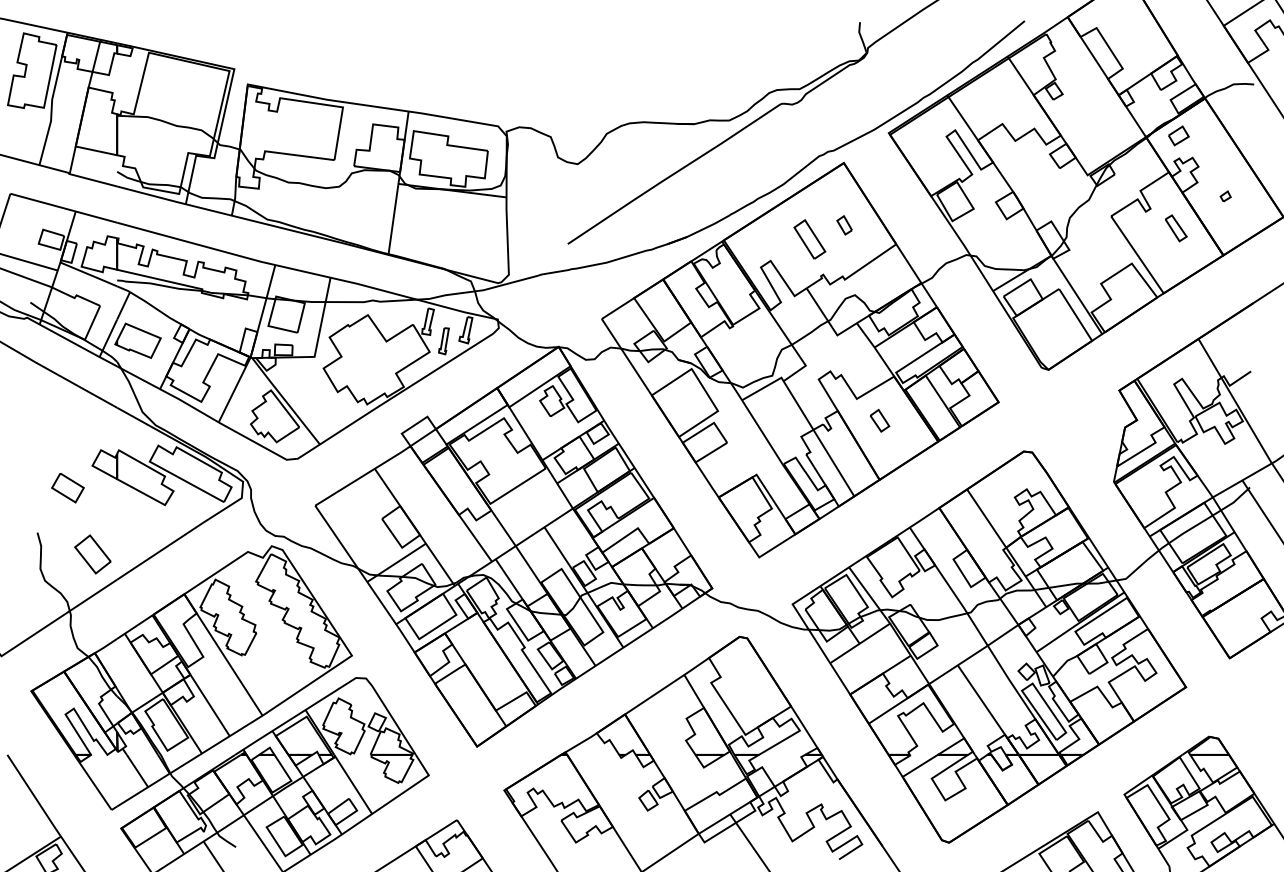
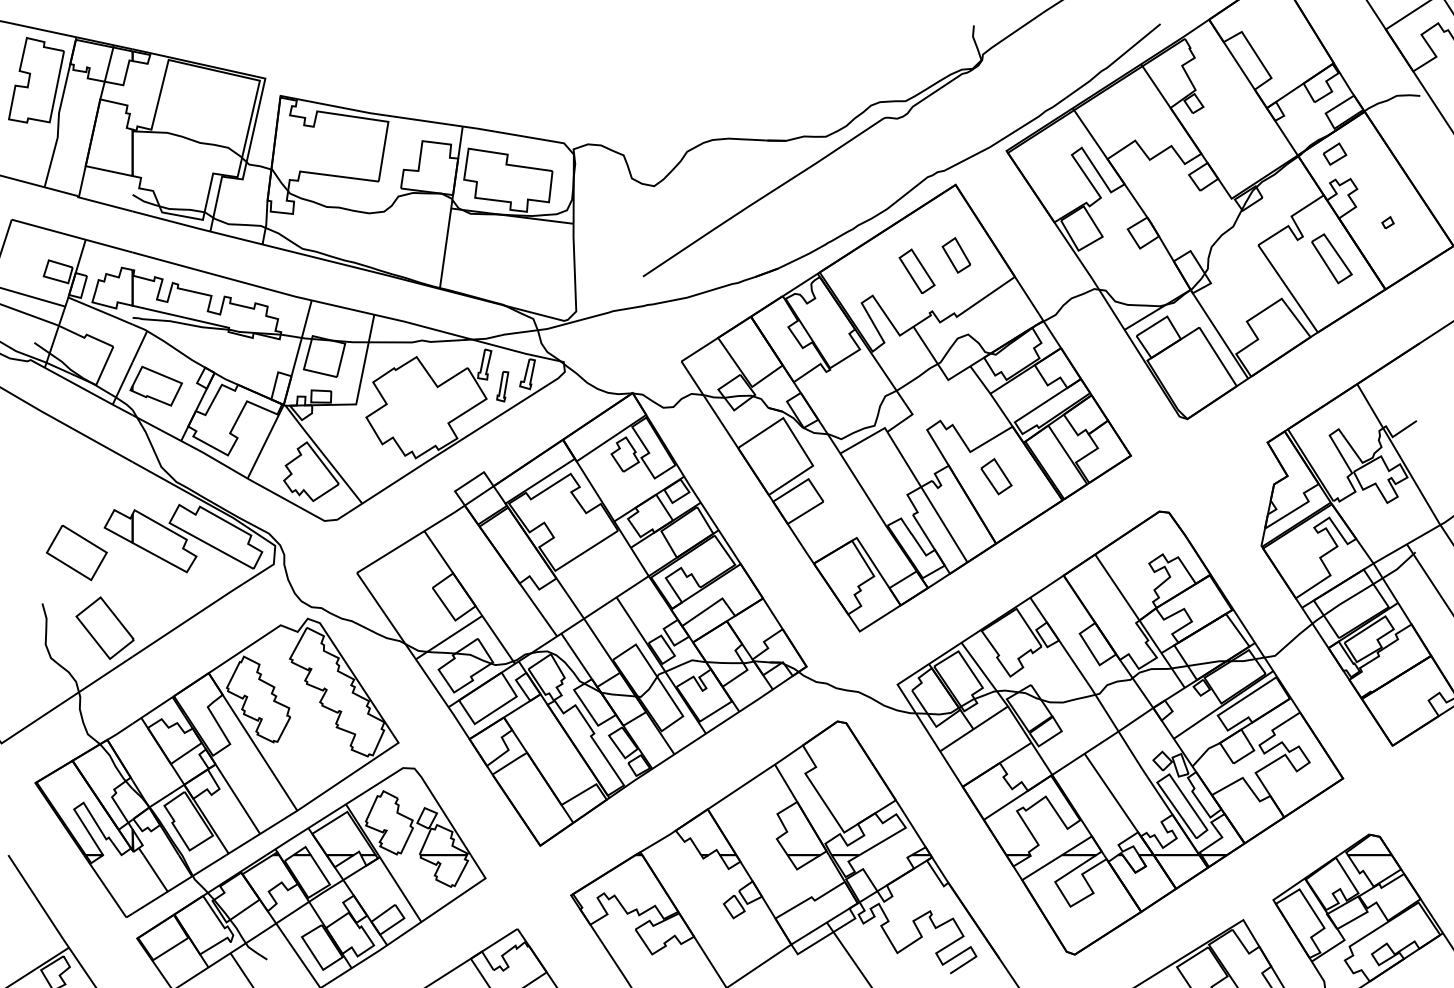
part: (844, 225) -> (956, 255), size x1.67
part: (1175, 228) -> (1331, 258), size x1.67
part: (879, 420) -> (996, 476), size x1.43
part: (67, 487) -> (76, 552), size x1.67
part: (92, 553) -> (104, 627), size x1.43

